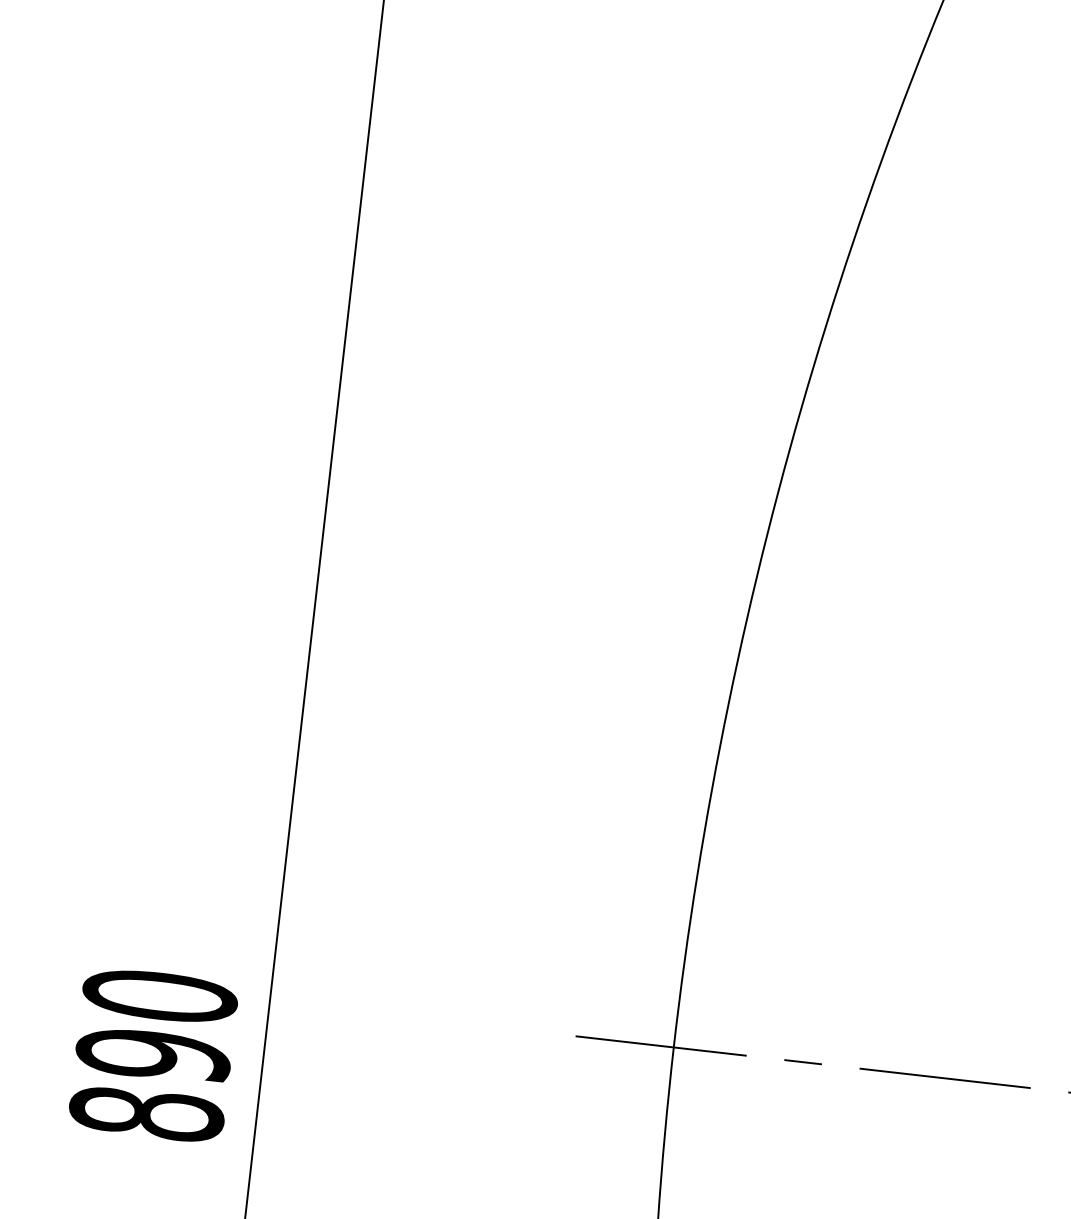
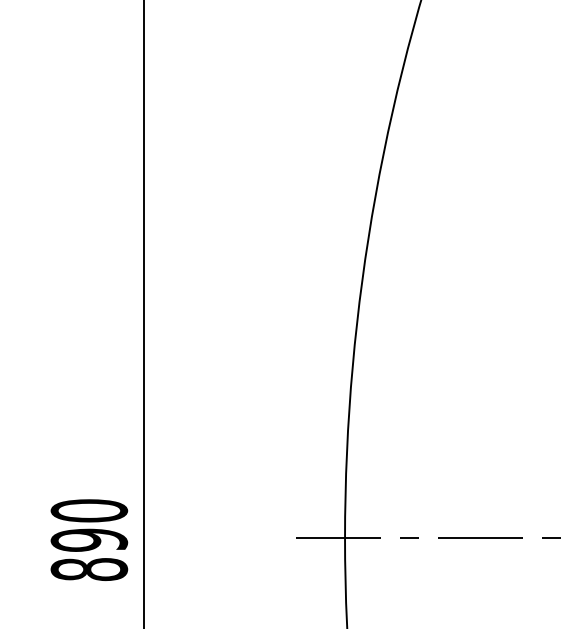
text: (153, 1053) -> (89, 539), moved

